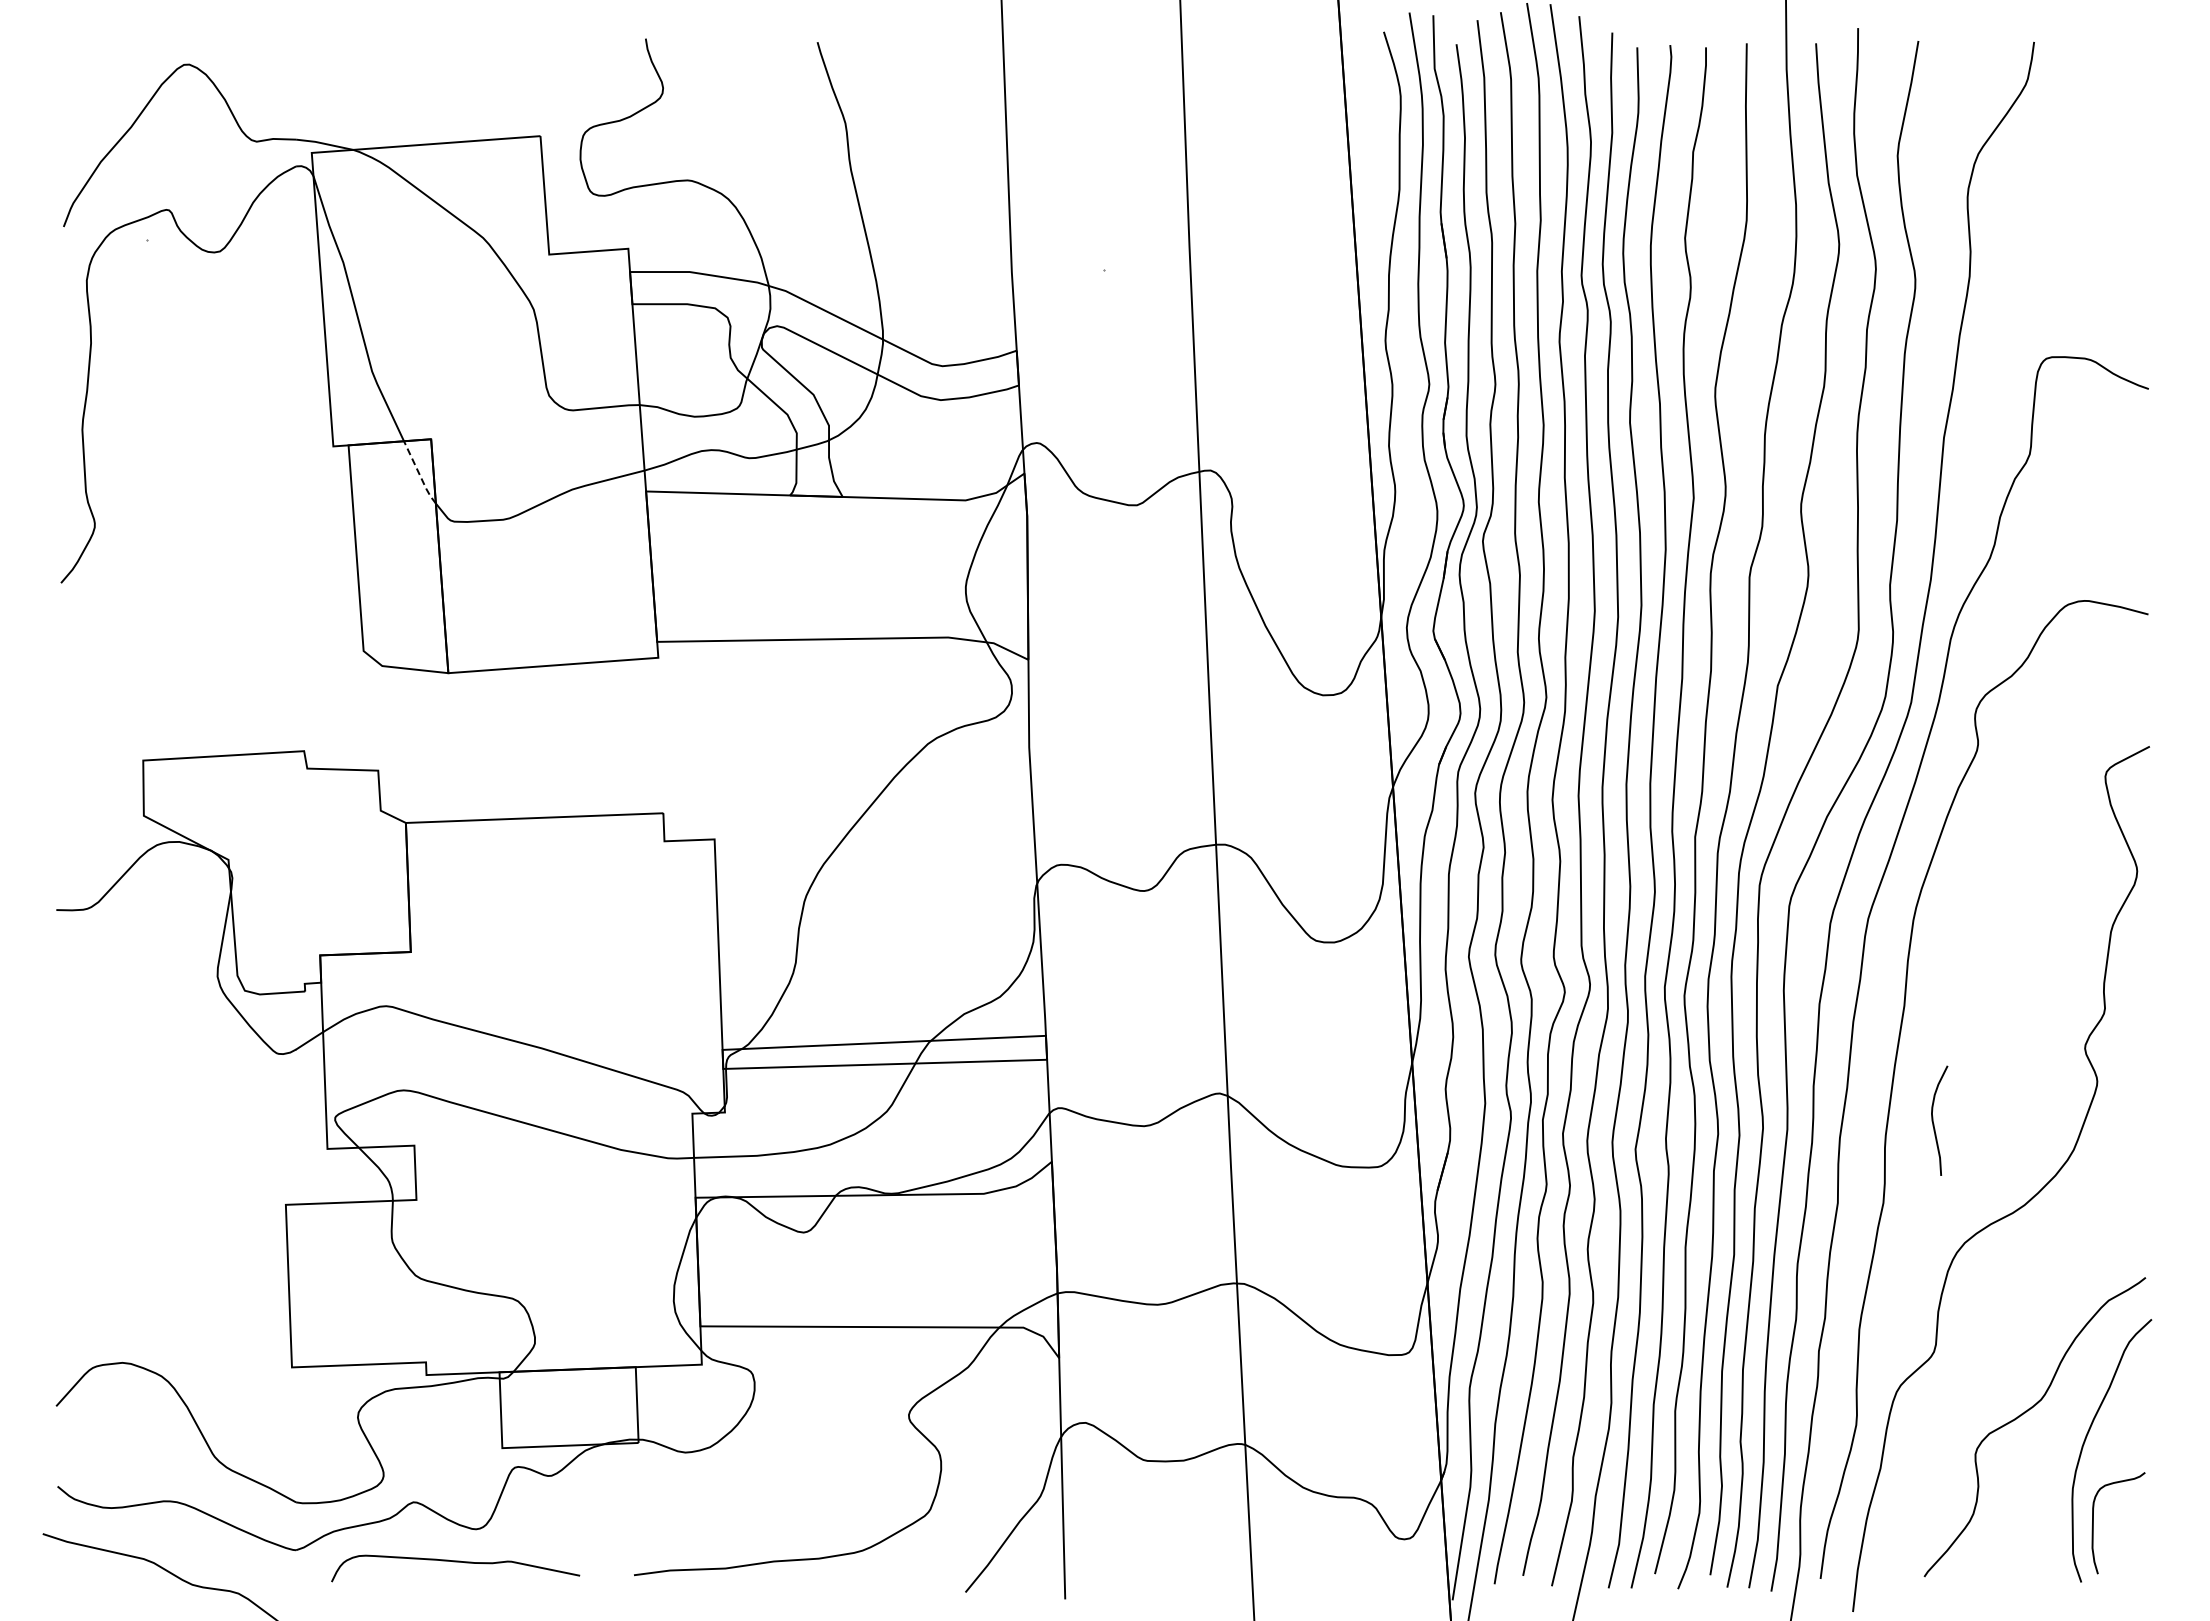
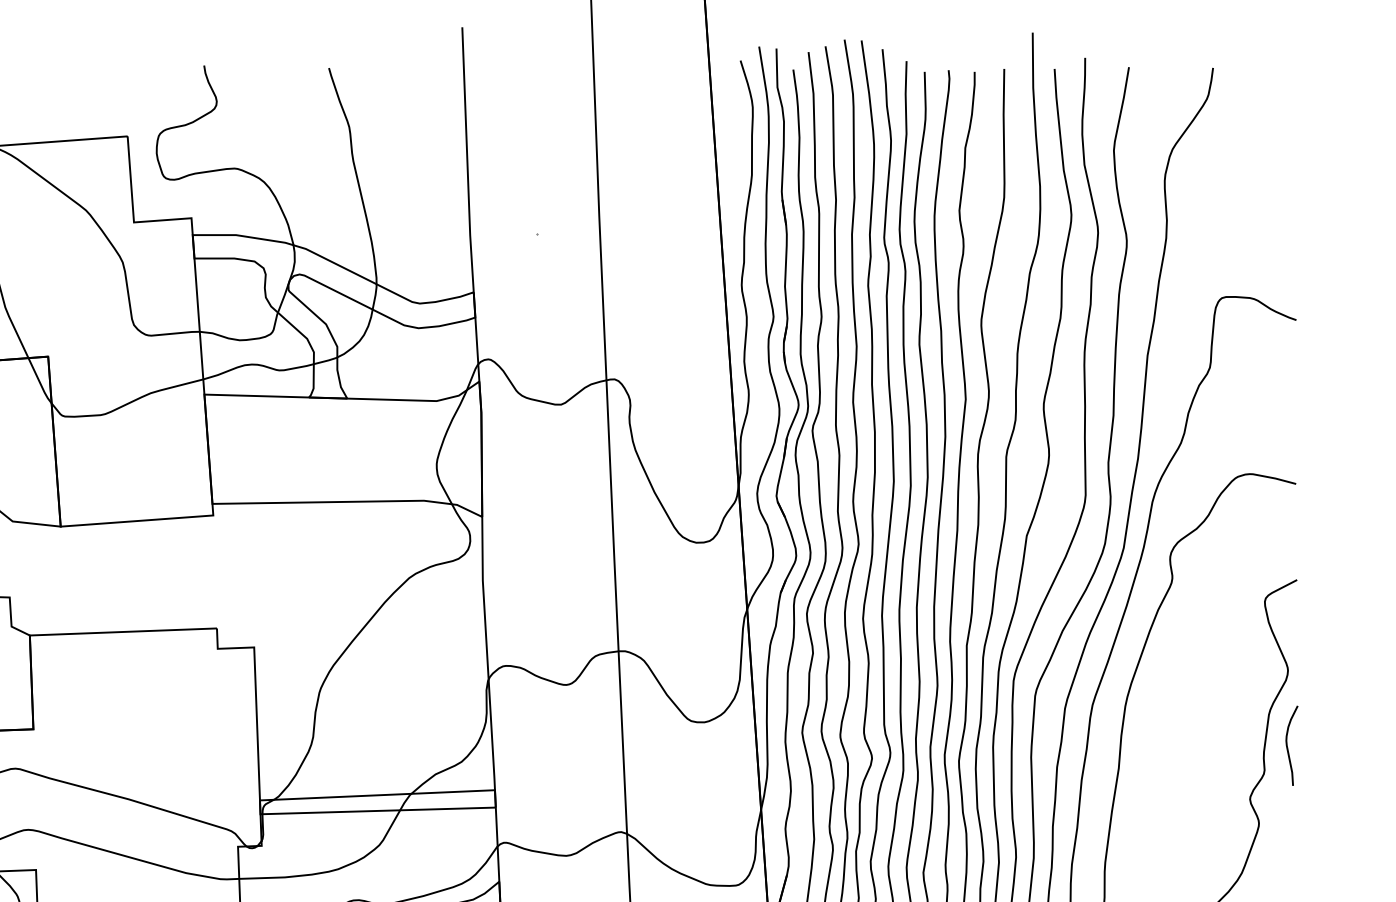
line: (419, 474) -> (39, 382), dashed -> solid
curve: (1934, 1123) -> (1288, 747), moved

